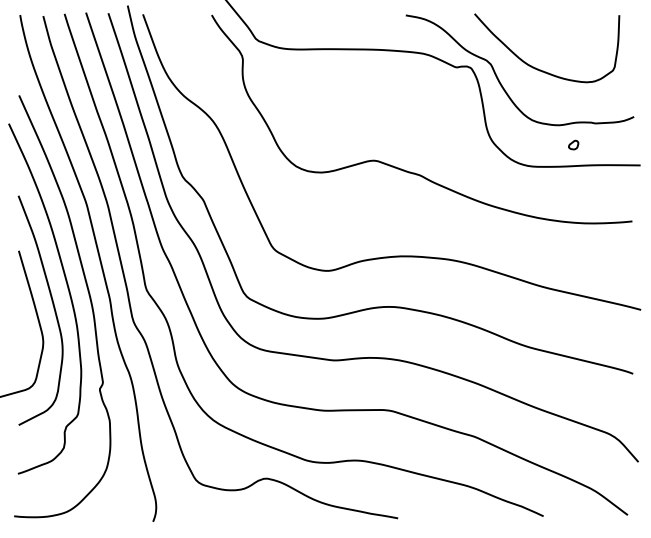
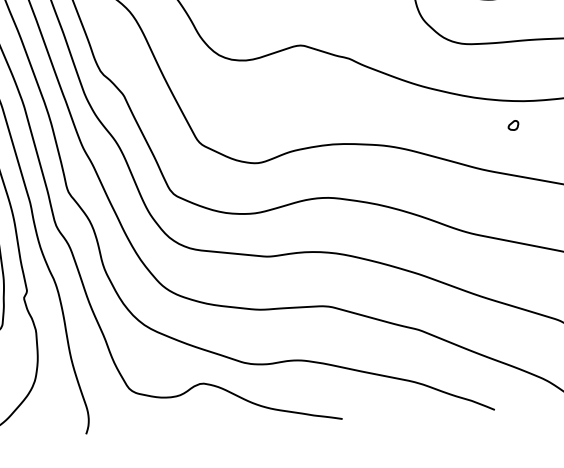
part: (573, 144) -> (513, 124), moved

